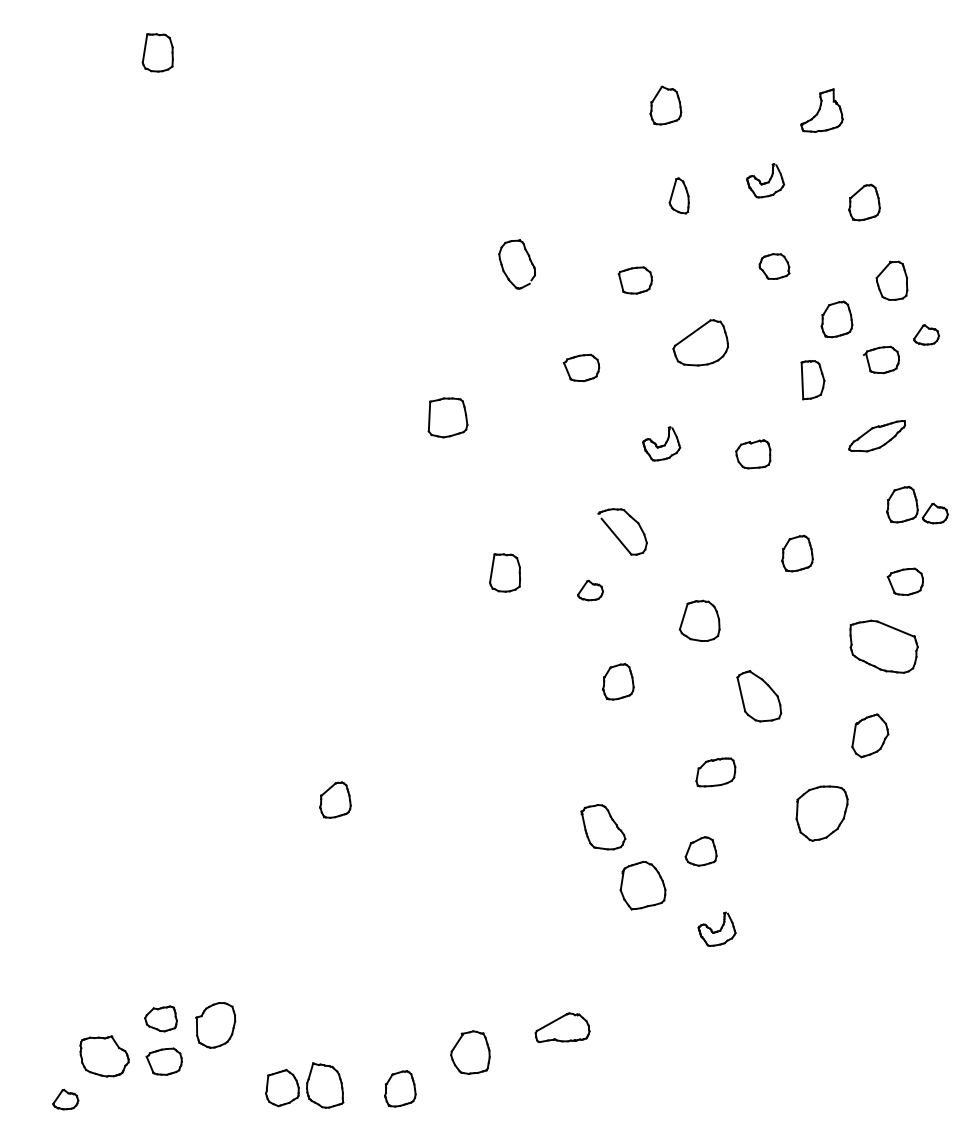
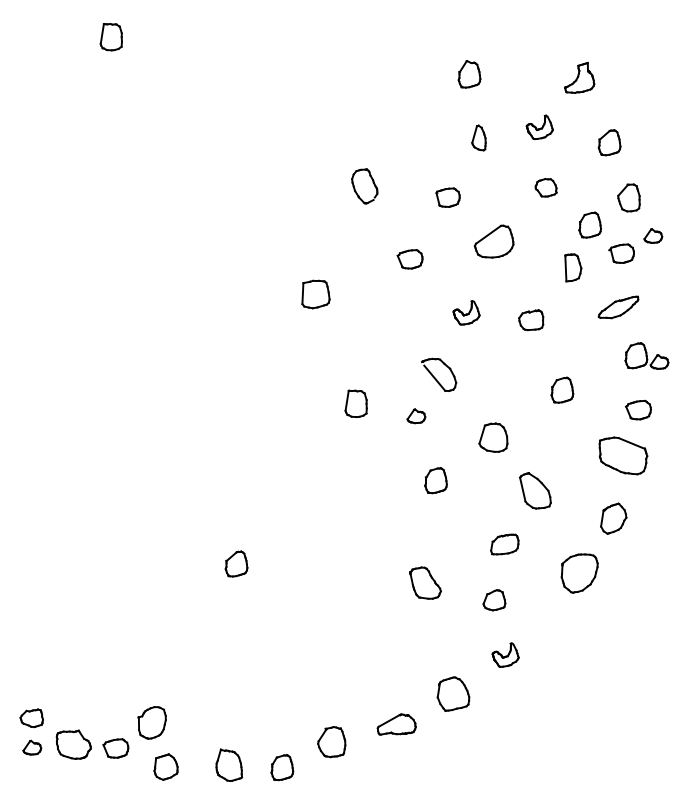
part: (642, 885) -> (453, 694), moved
part: (160, 1018) -> (31, 718), moved
part: (282, 1088) -> (166, 767), moved
part: (65, 1099) -> (32, 747), moved

